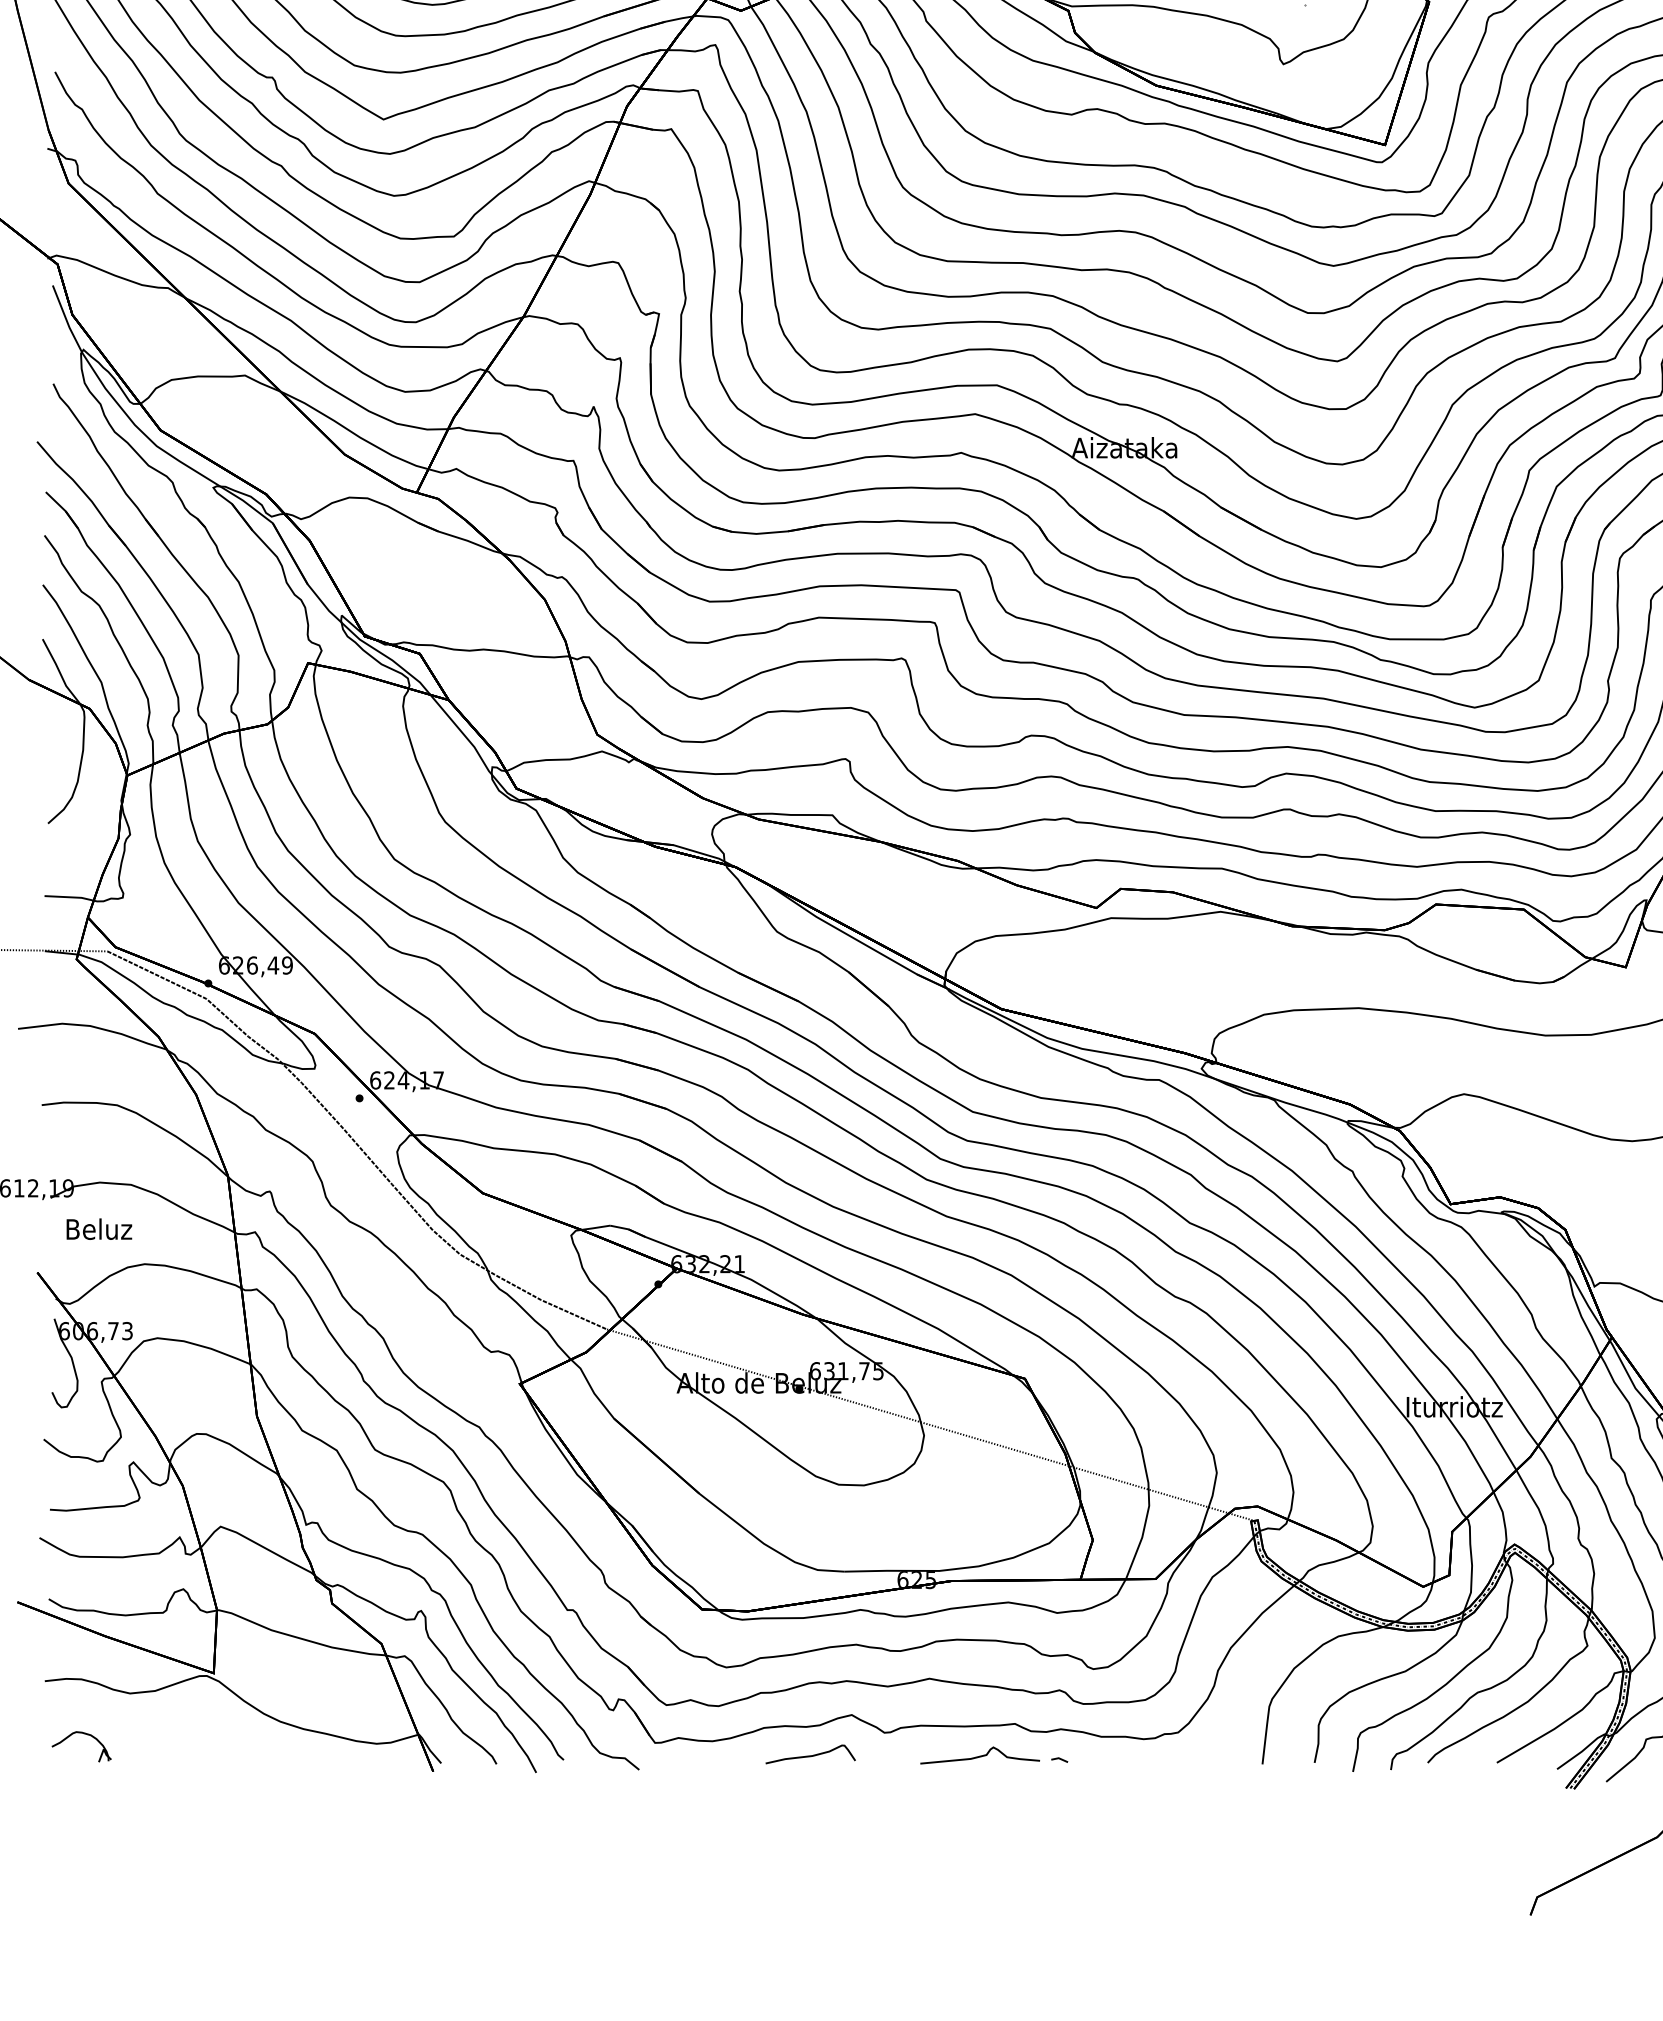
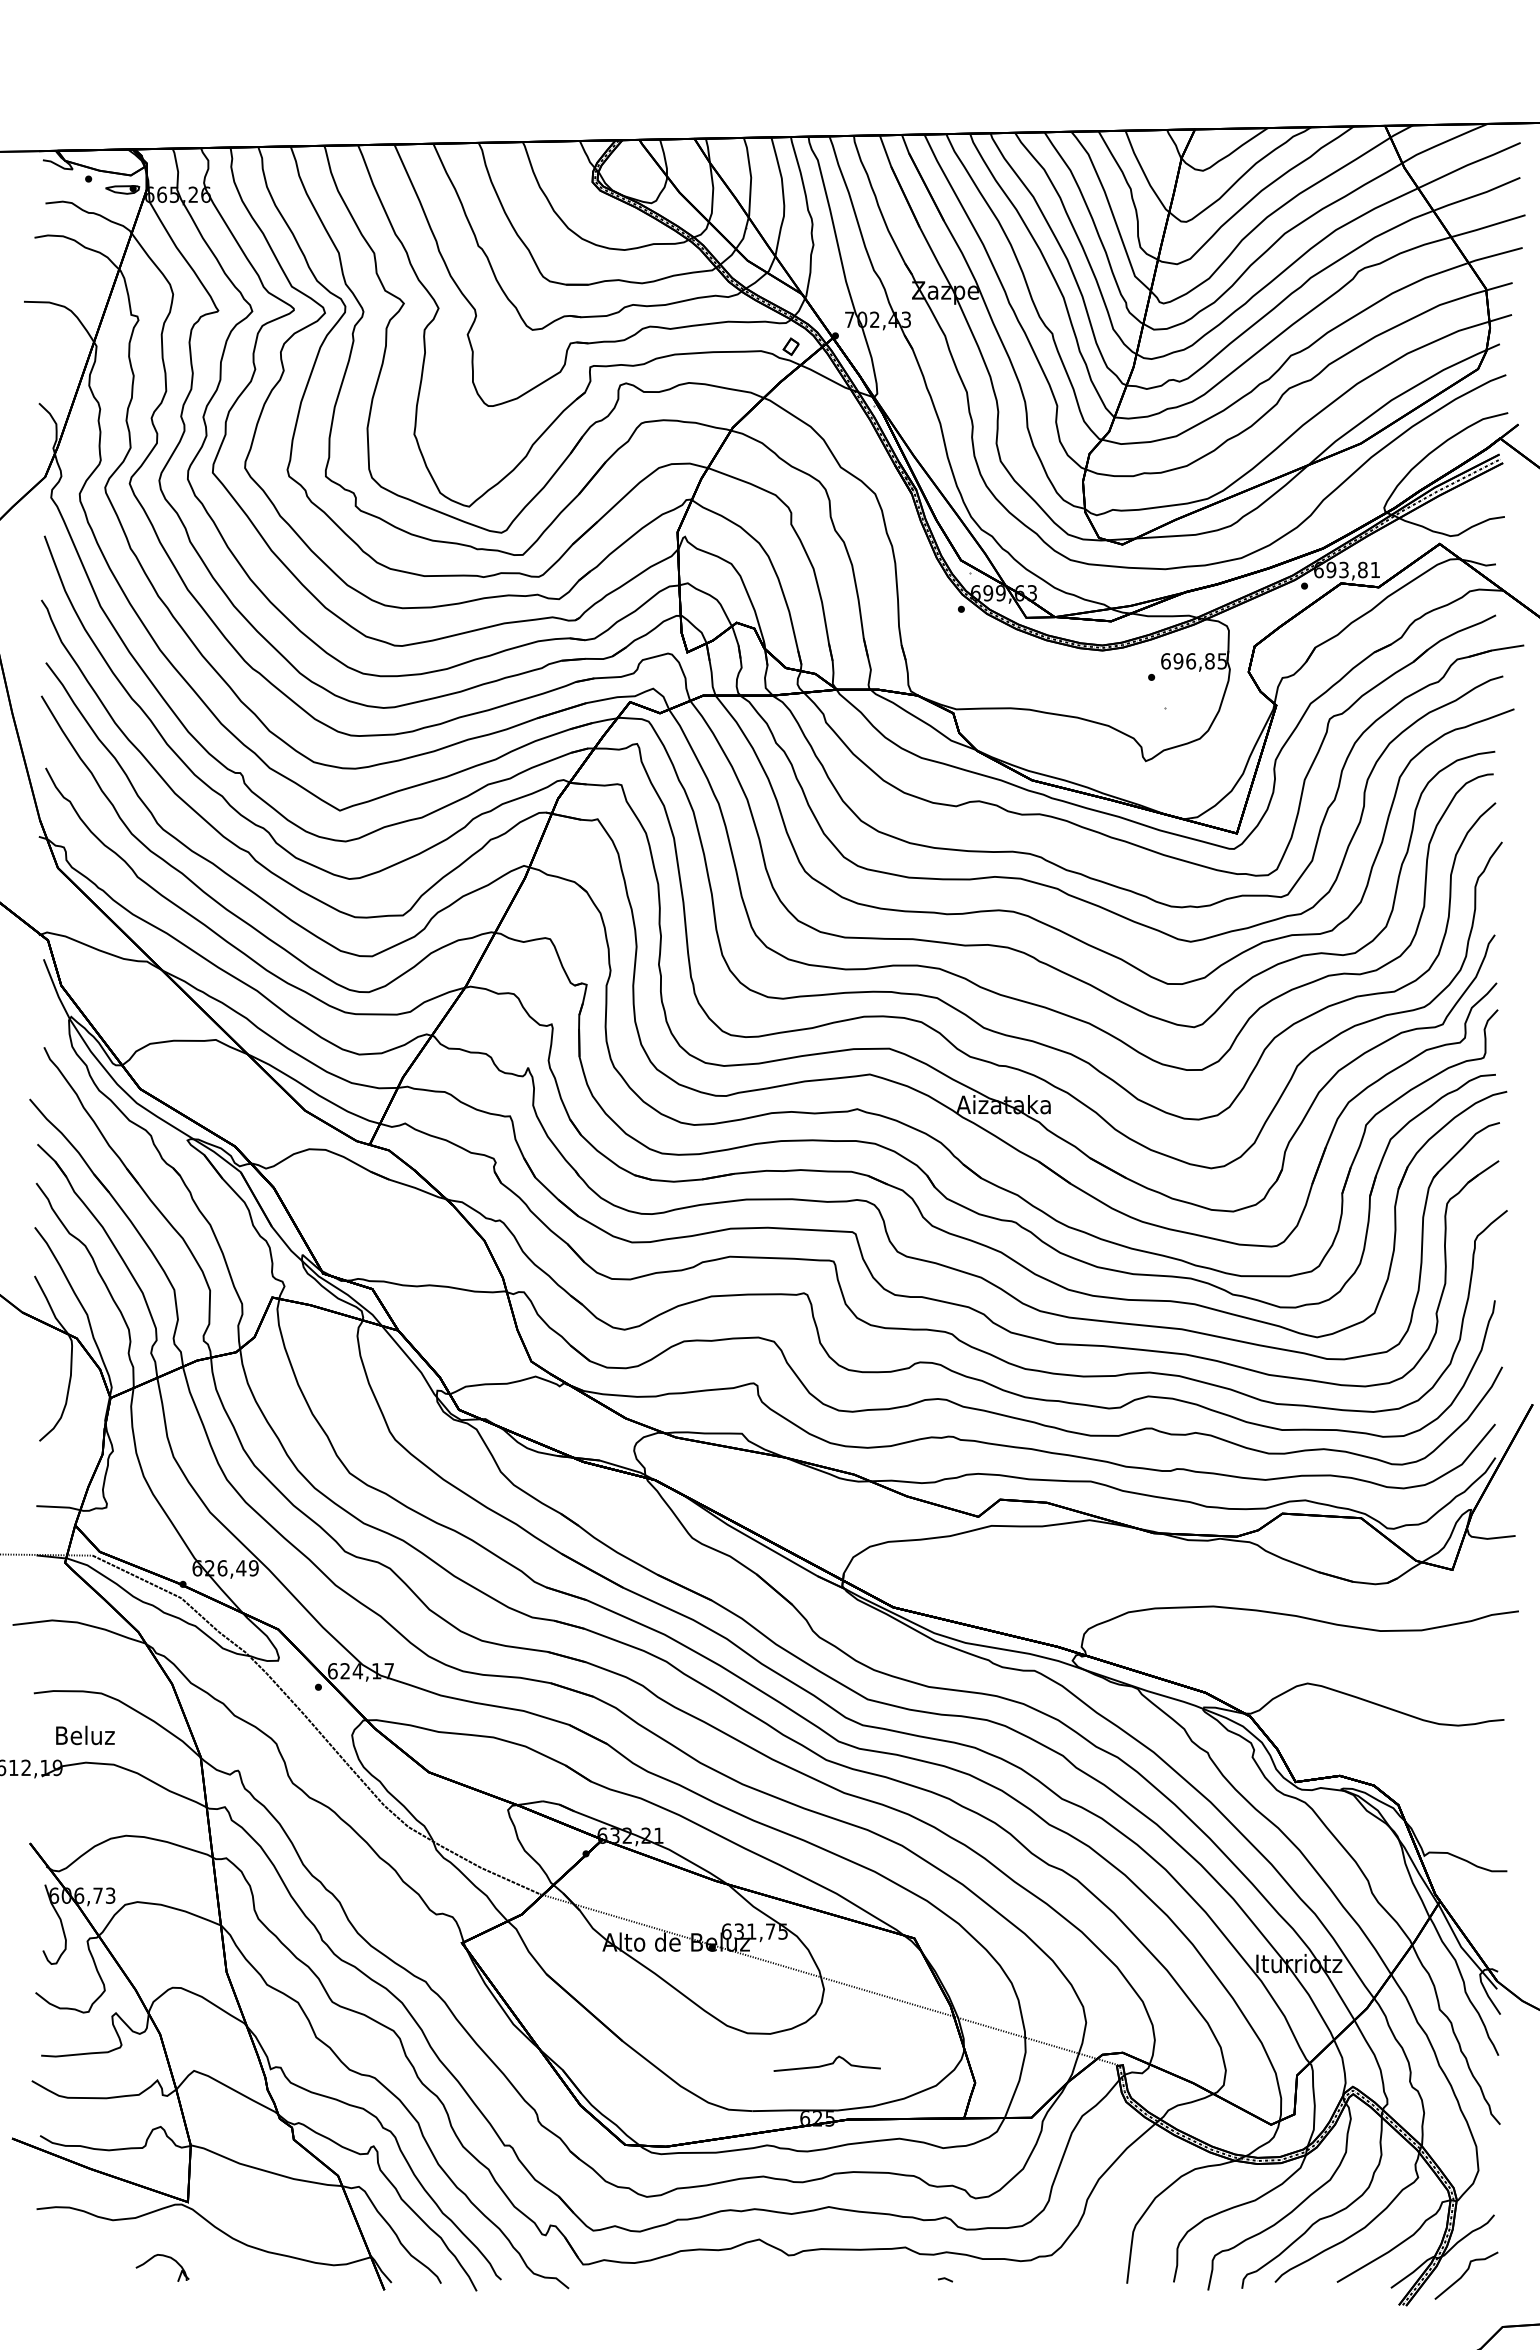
text: (99, 1229) -> (85, 1735), moved
part: (86, 1735) -> (166, 2257), moved
curve: (810, 1755) -> (722, 2275), removed
curve: (980, 1755) -> (827, 2063), moved

